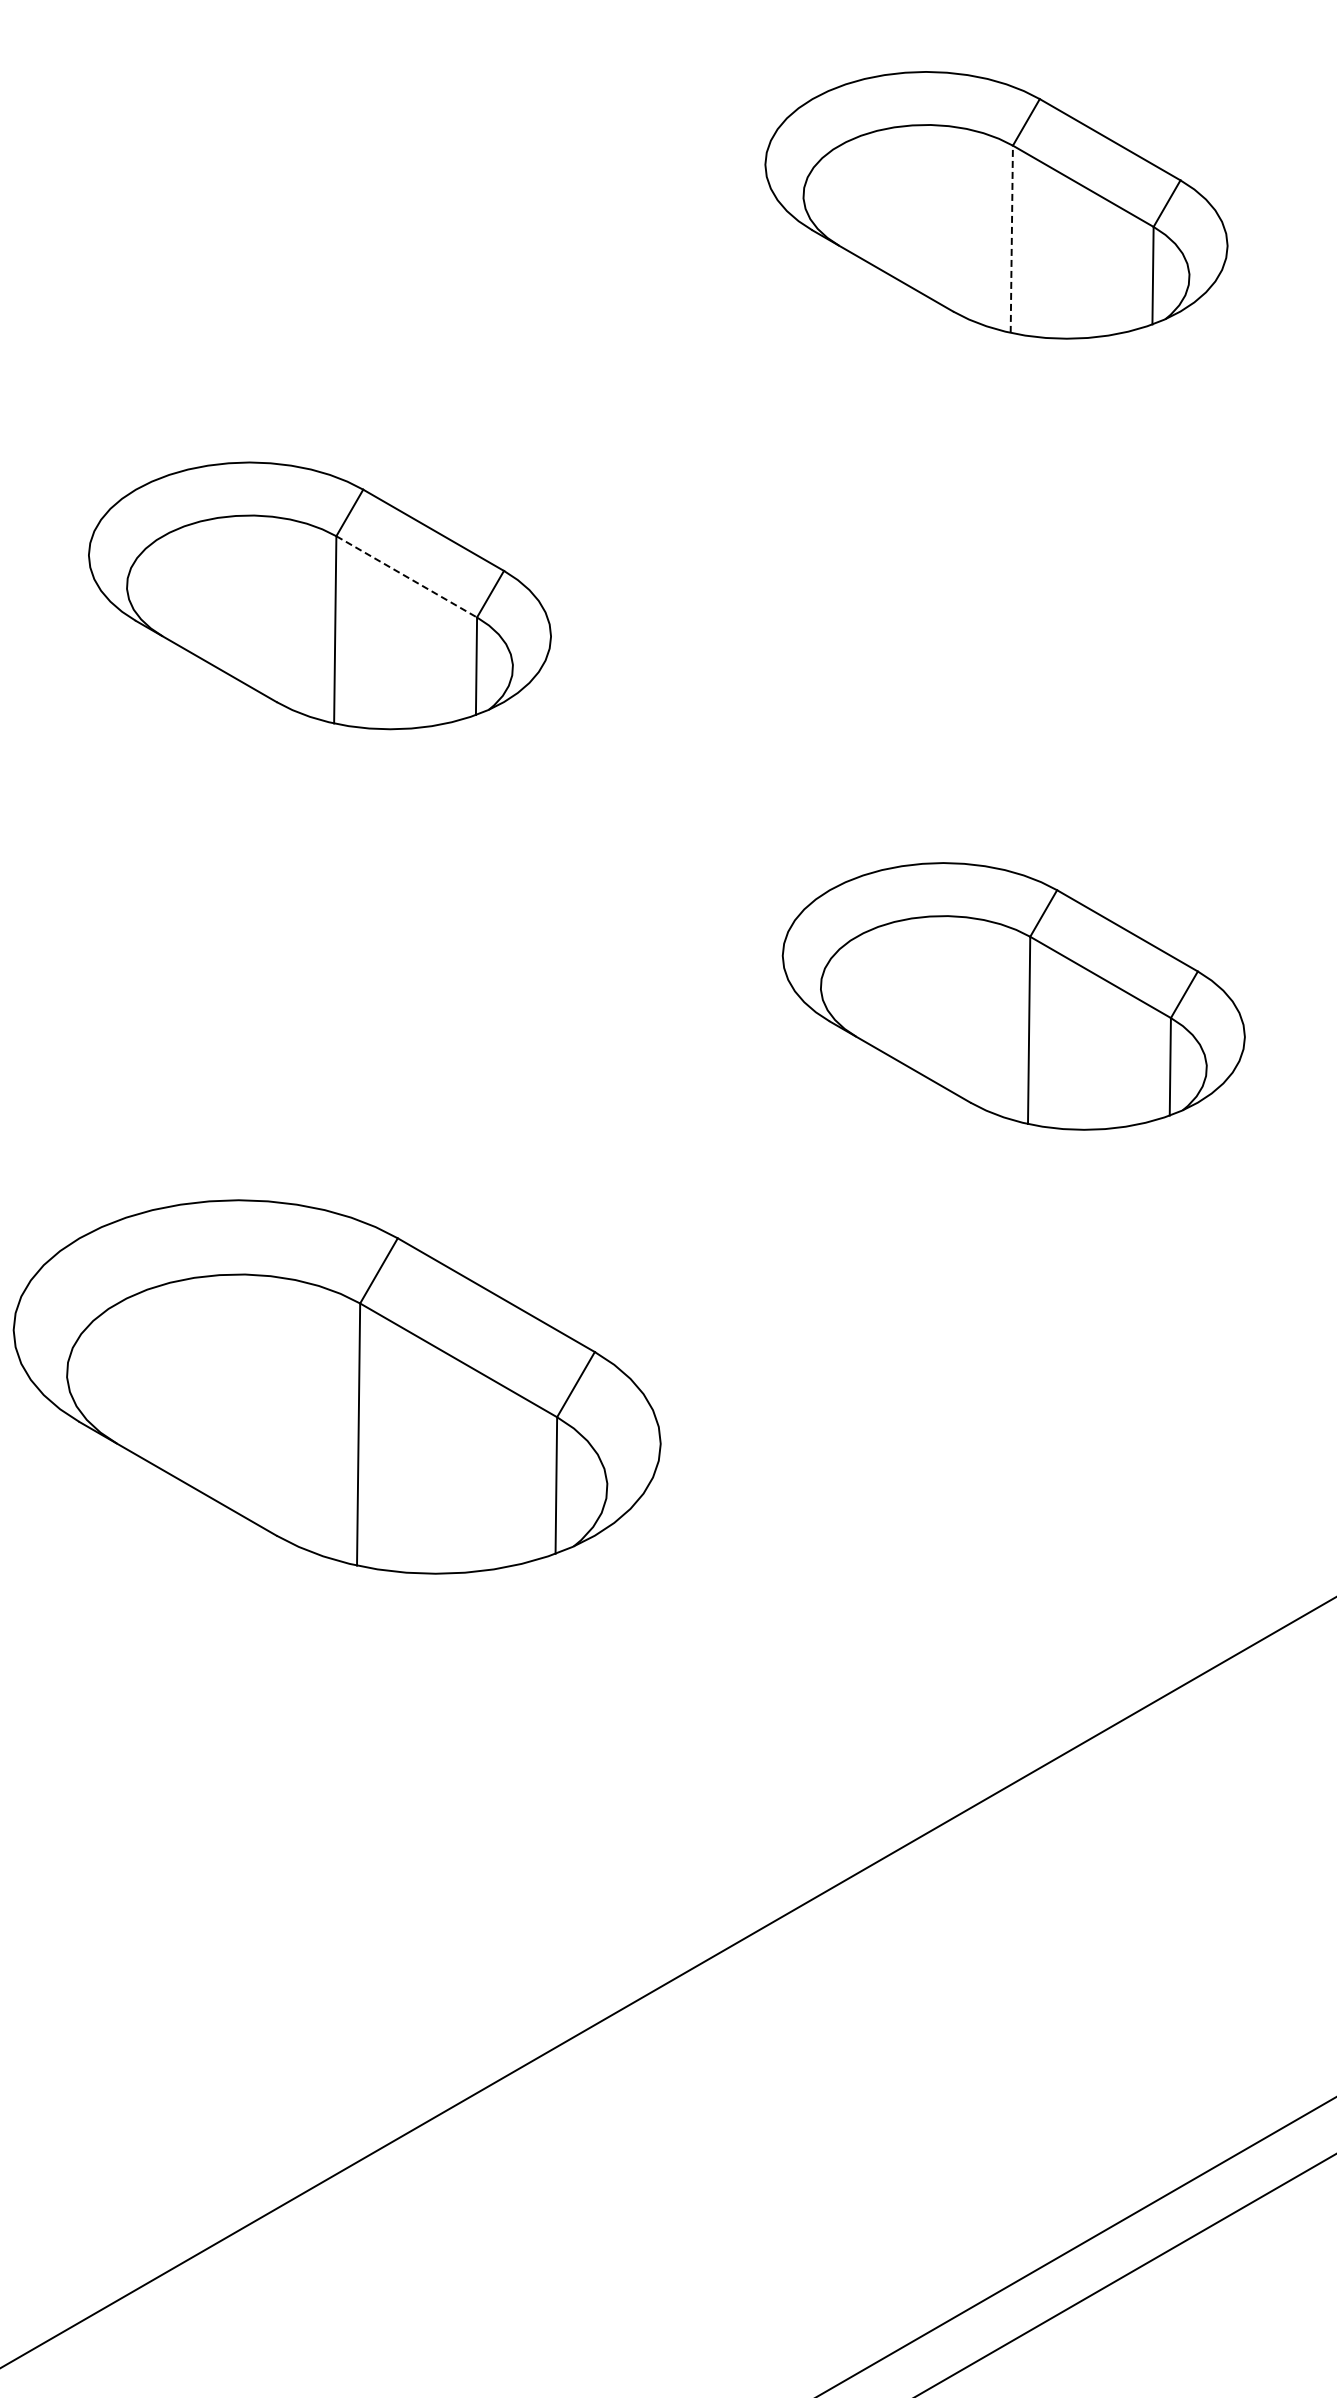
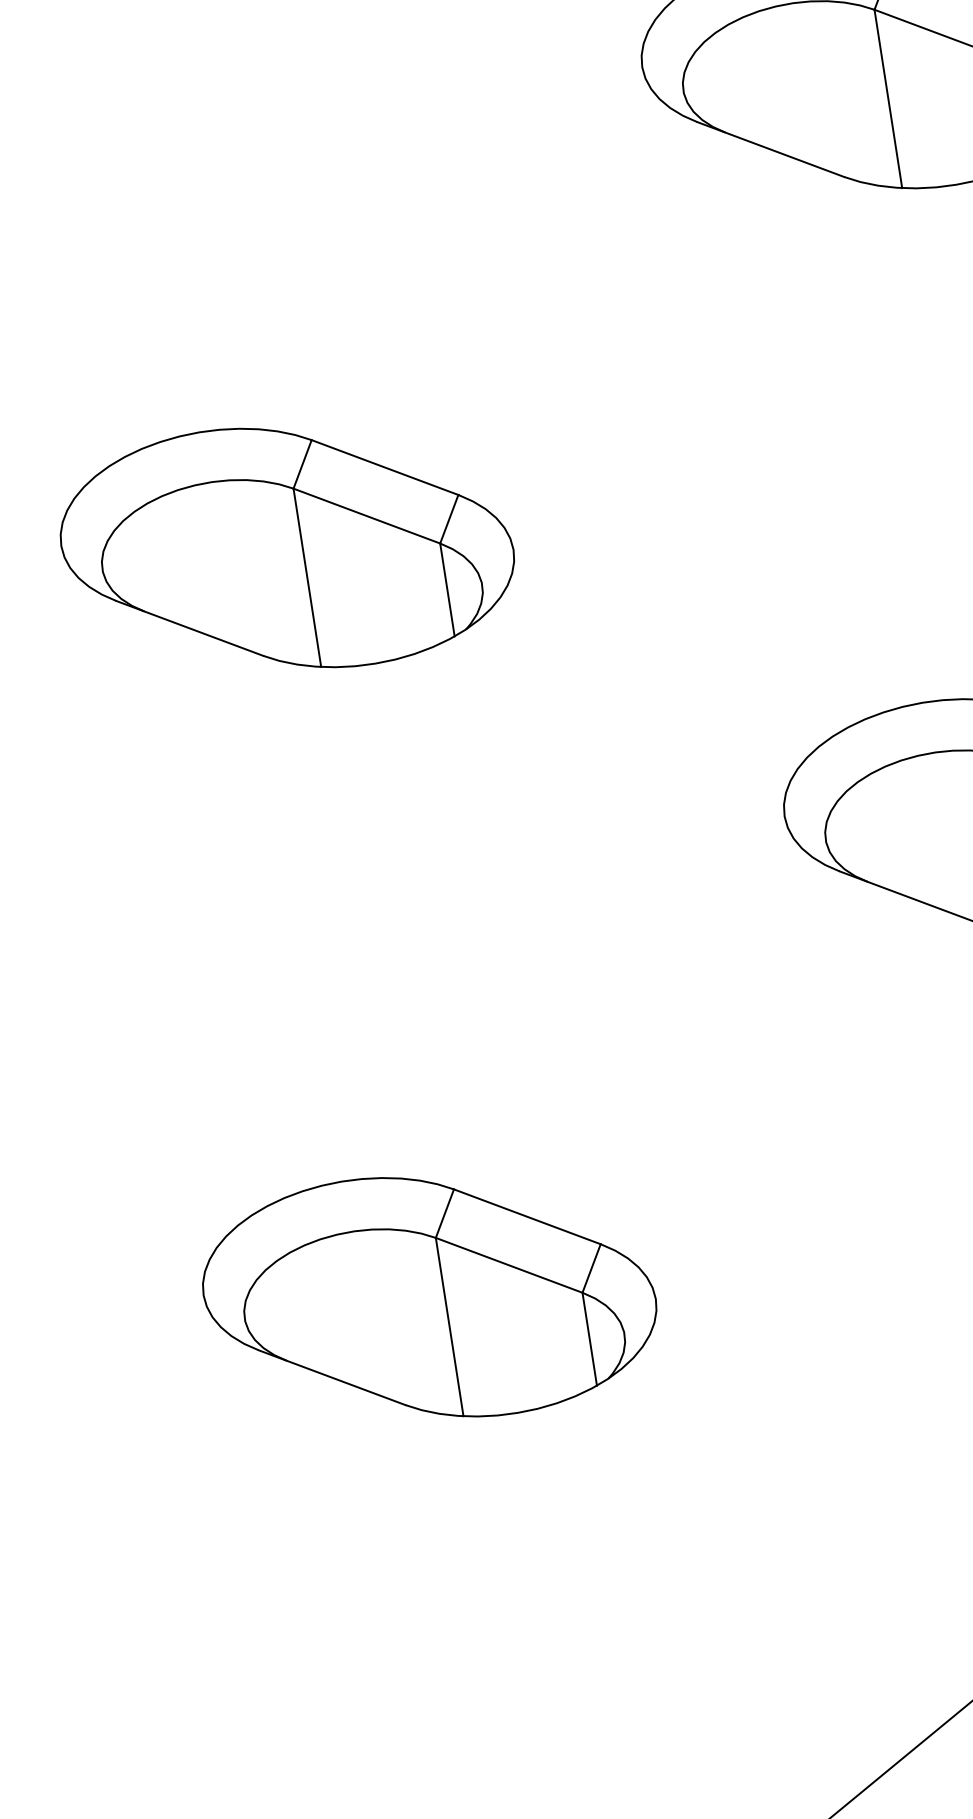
line: (1011, 239) -> (888, 99), dashed -> solid
line: (407, 577) -> (367, 516), dashed -> solid
part: (337, 1386) -> (429, 1296), size x0.71

